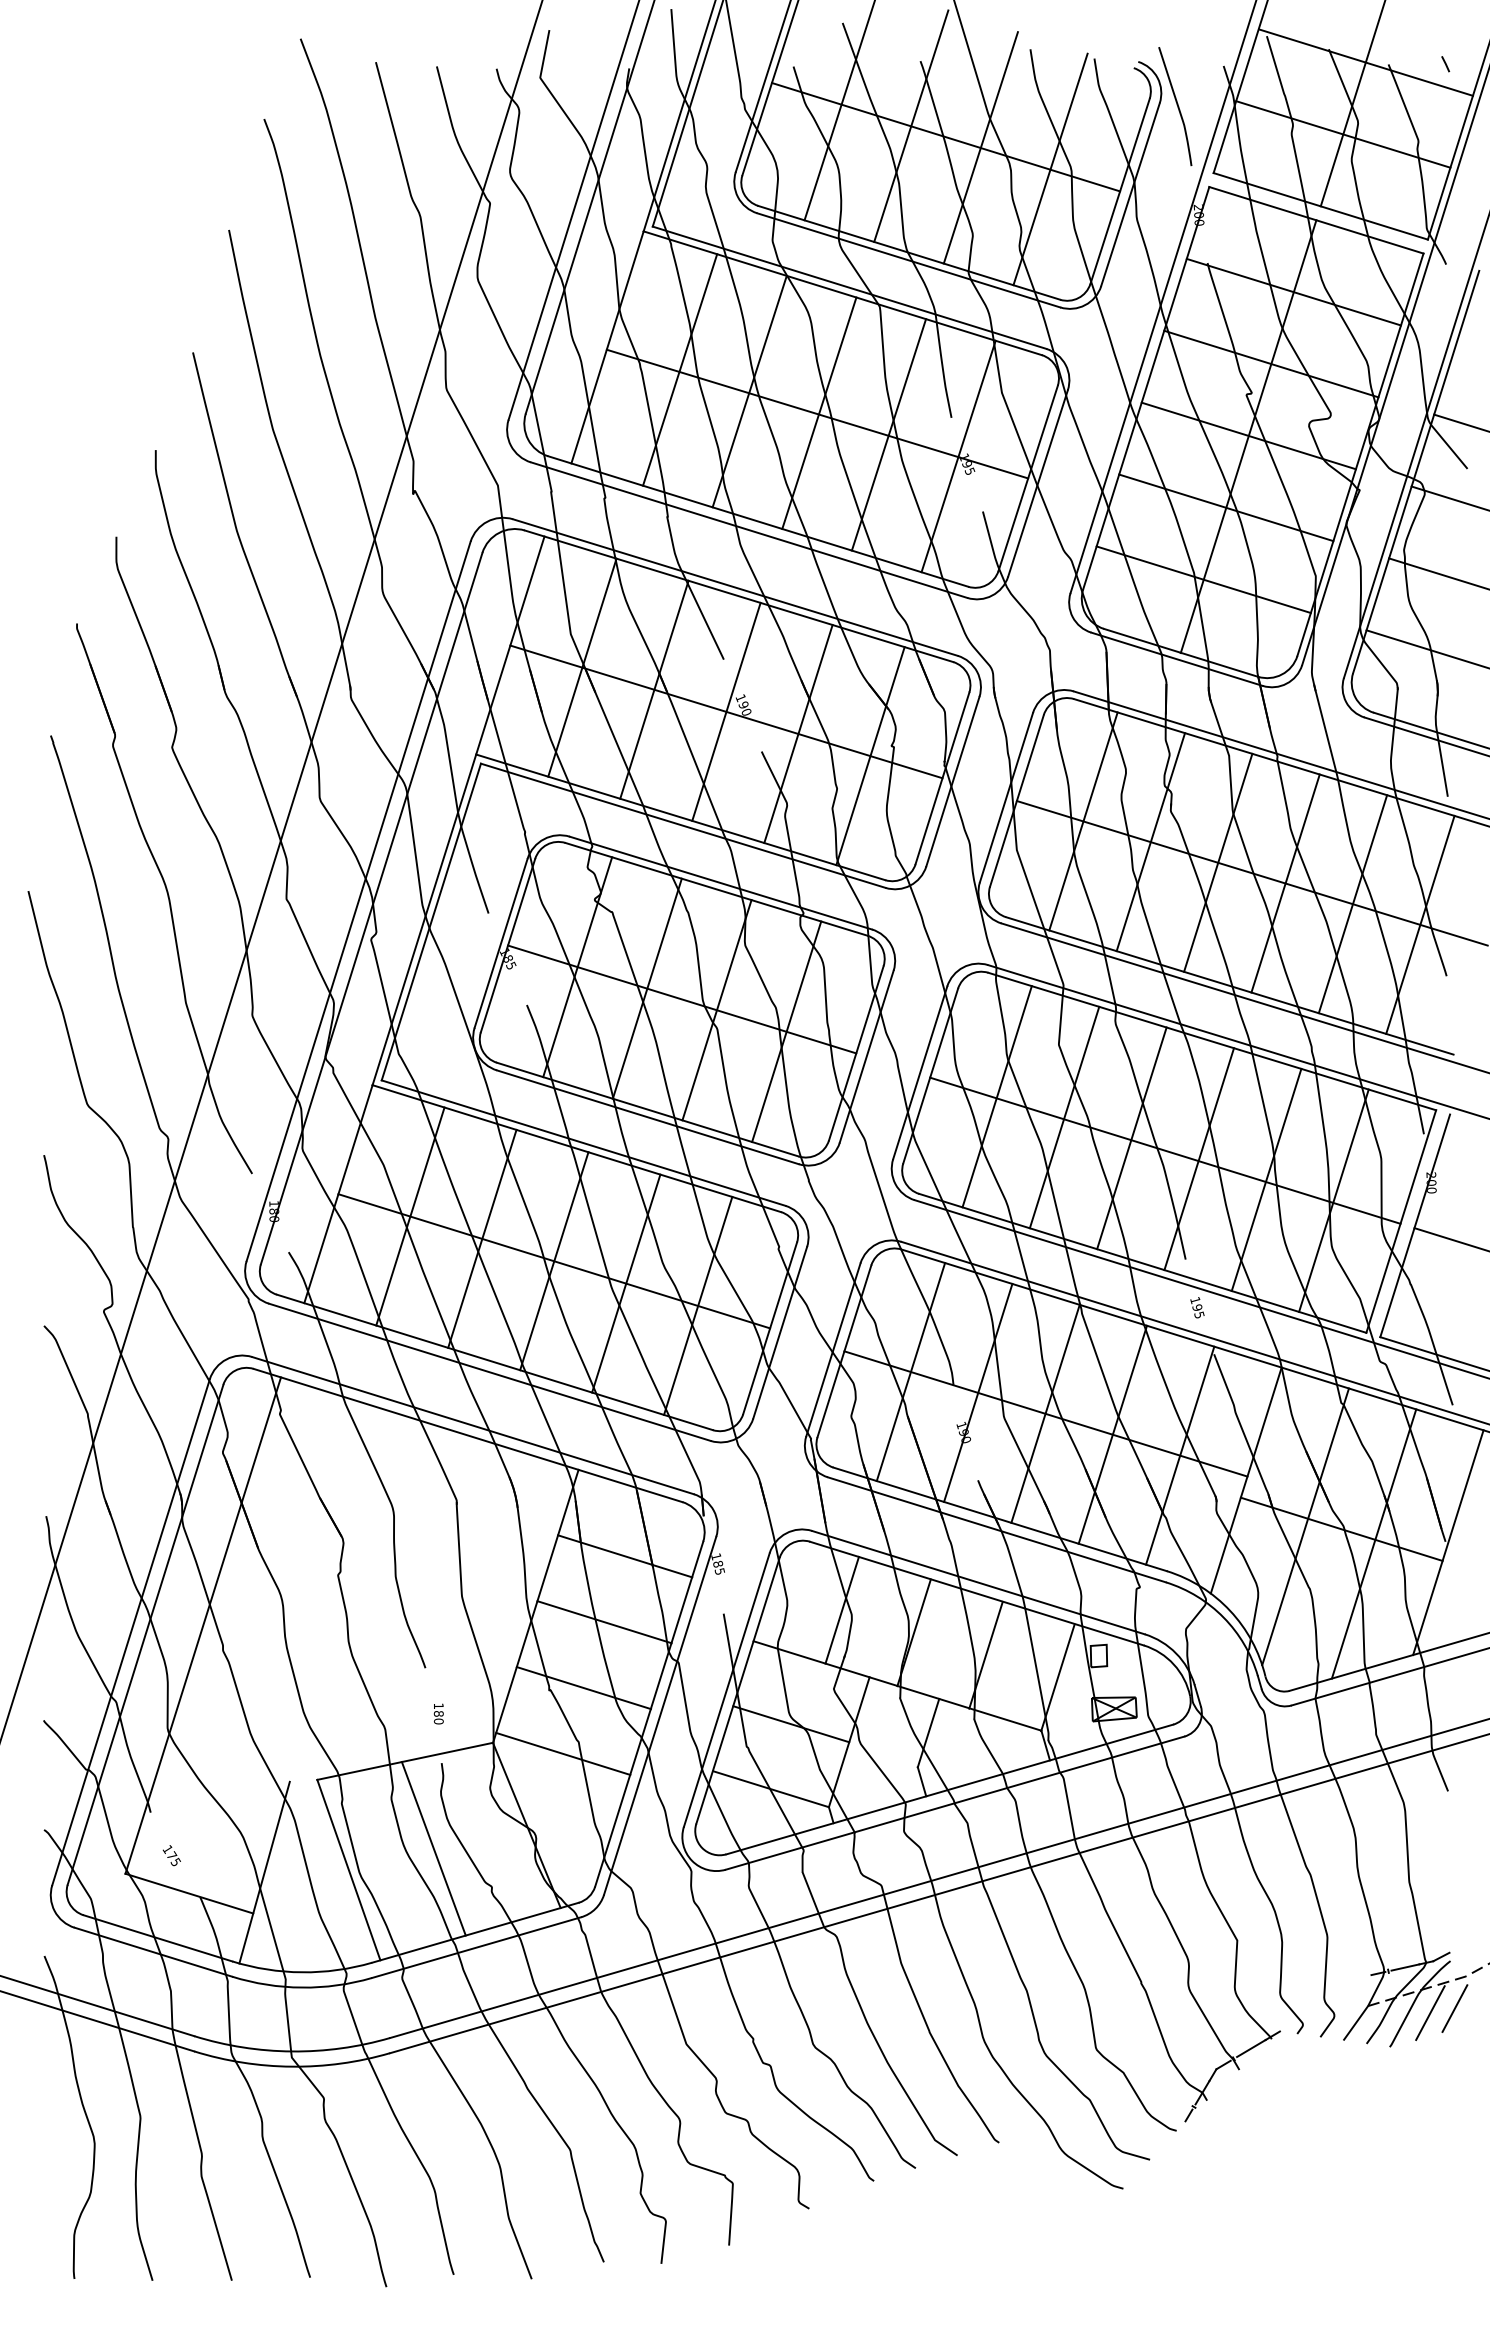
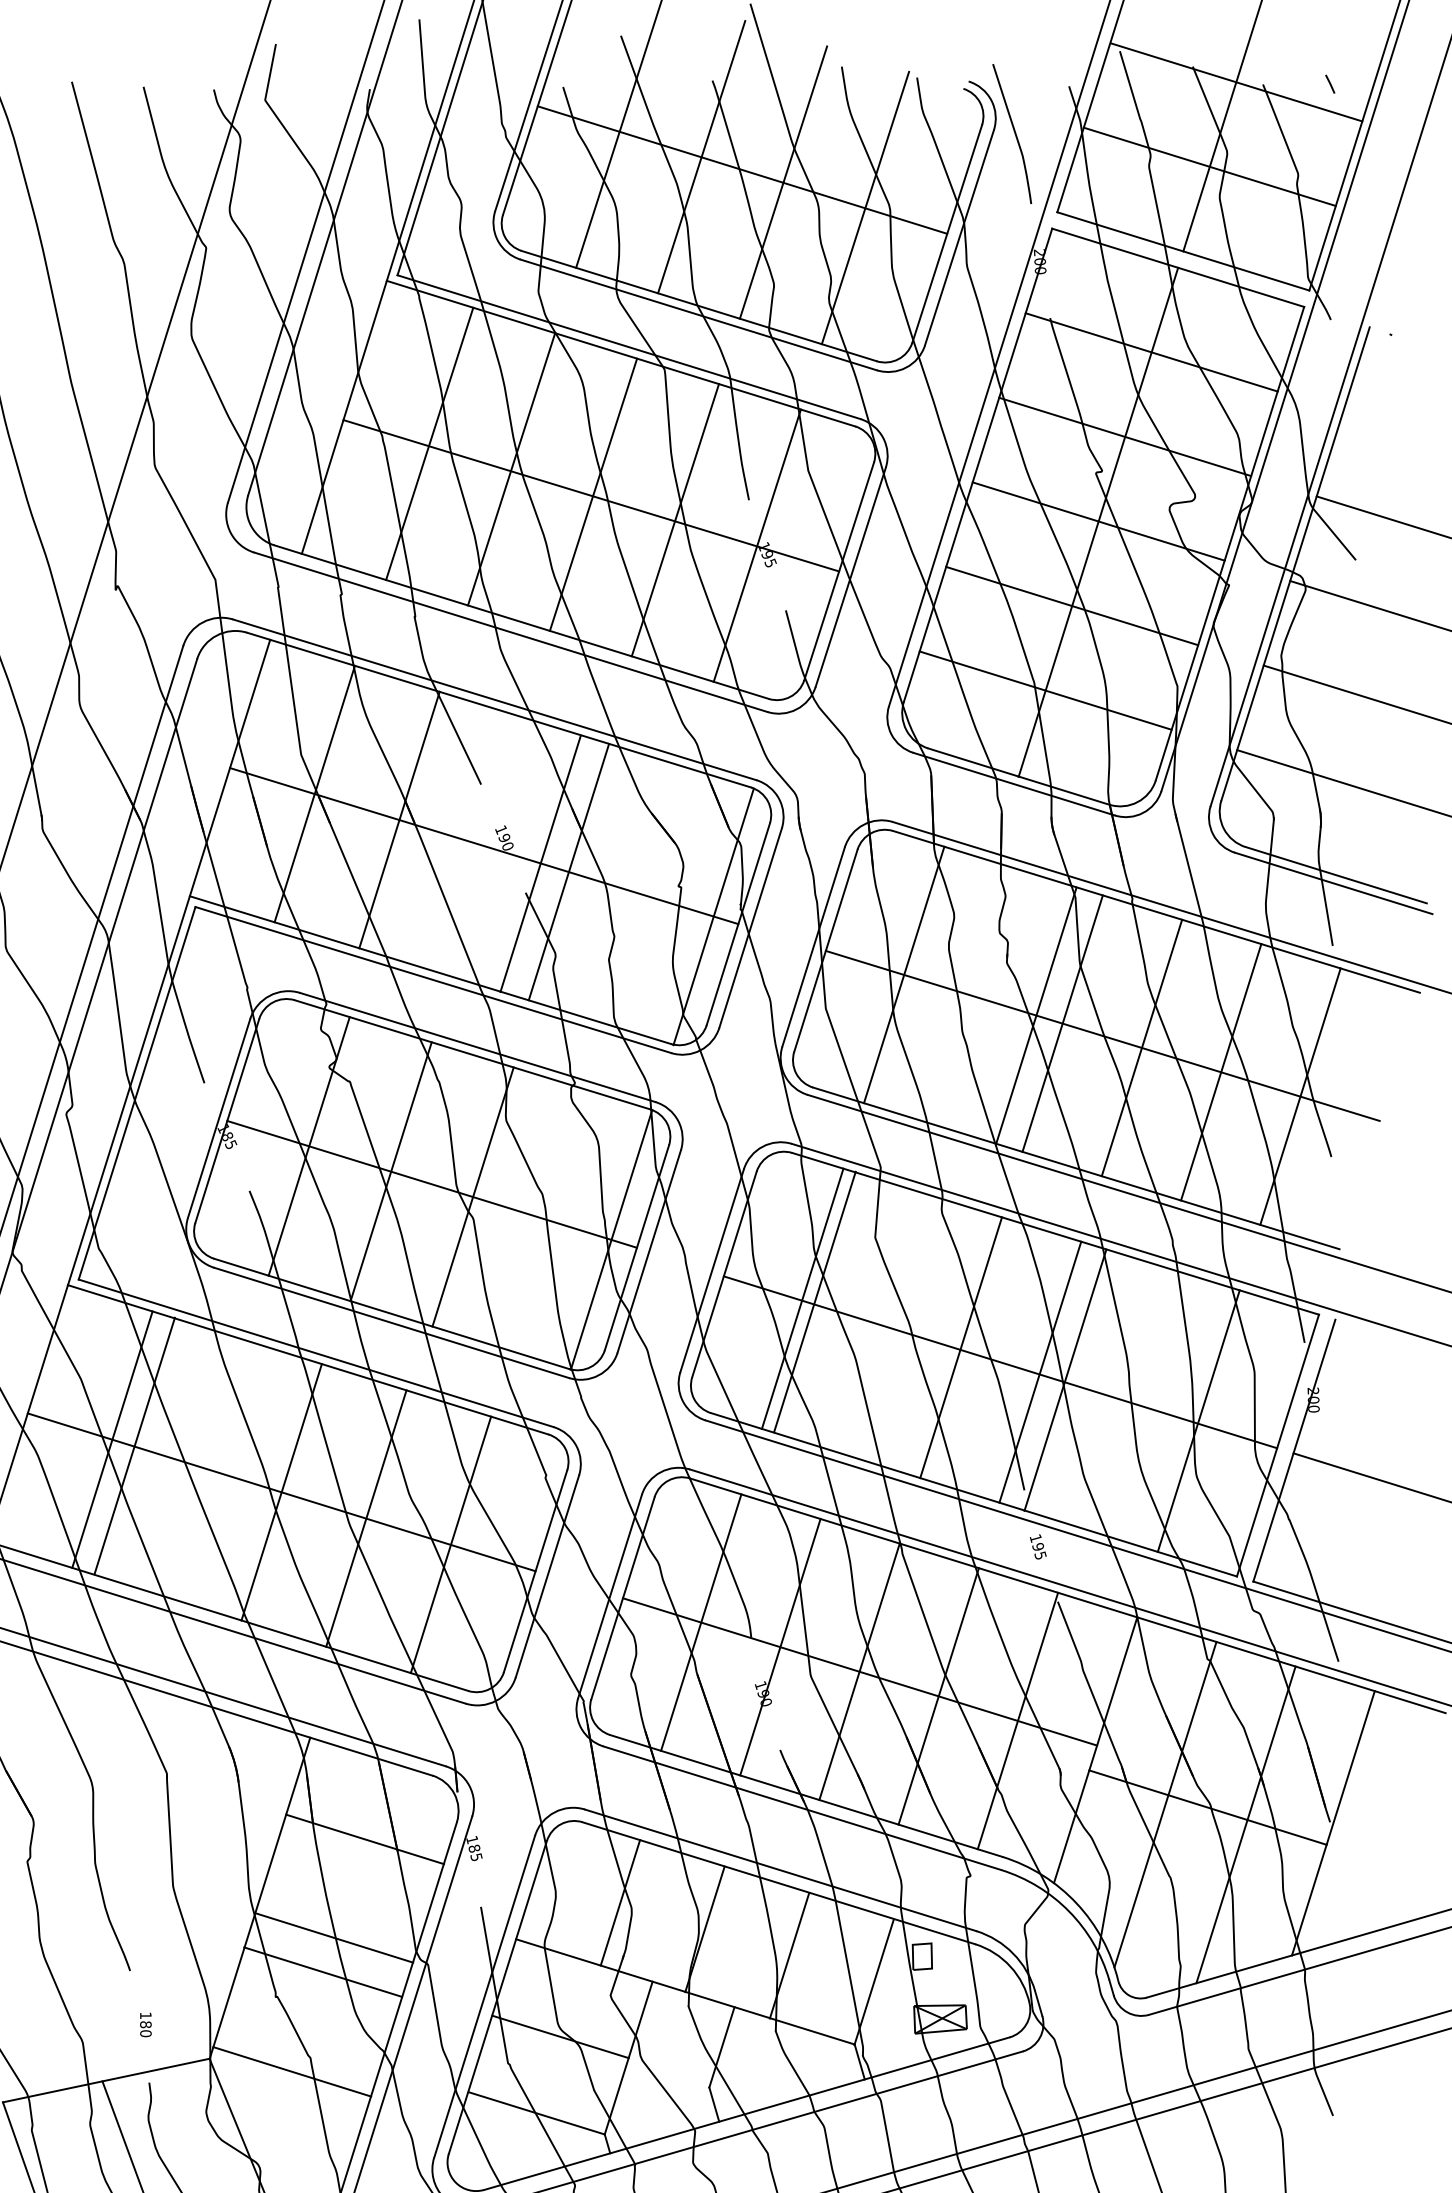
line: (726, 711) -> (540, 863), moved
line: (870, 756) -> (713, 917), moved
line: (1150, 842) -> (1035, 1016), moved
line: (786, 1031) -> (611, 1239), moved
line: (1064, 1117) -> (814, 1302), moved
line: (1266, 1179) -> (1065, 1379), moved
line: (482, 1238) -> (134, 1445), moved
line: (604, 1622) -> (323, 1972), moved
line: (583, 1688) -> (333, 1938), moved

